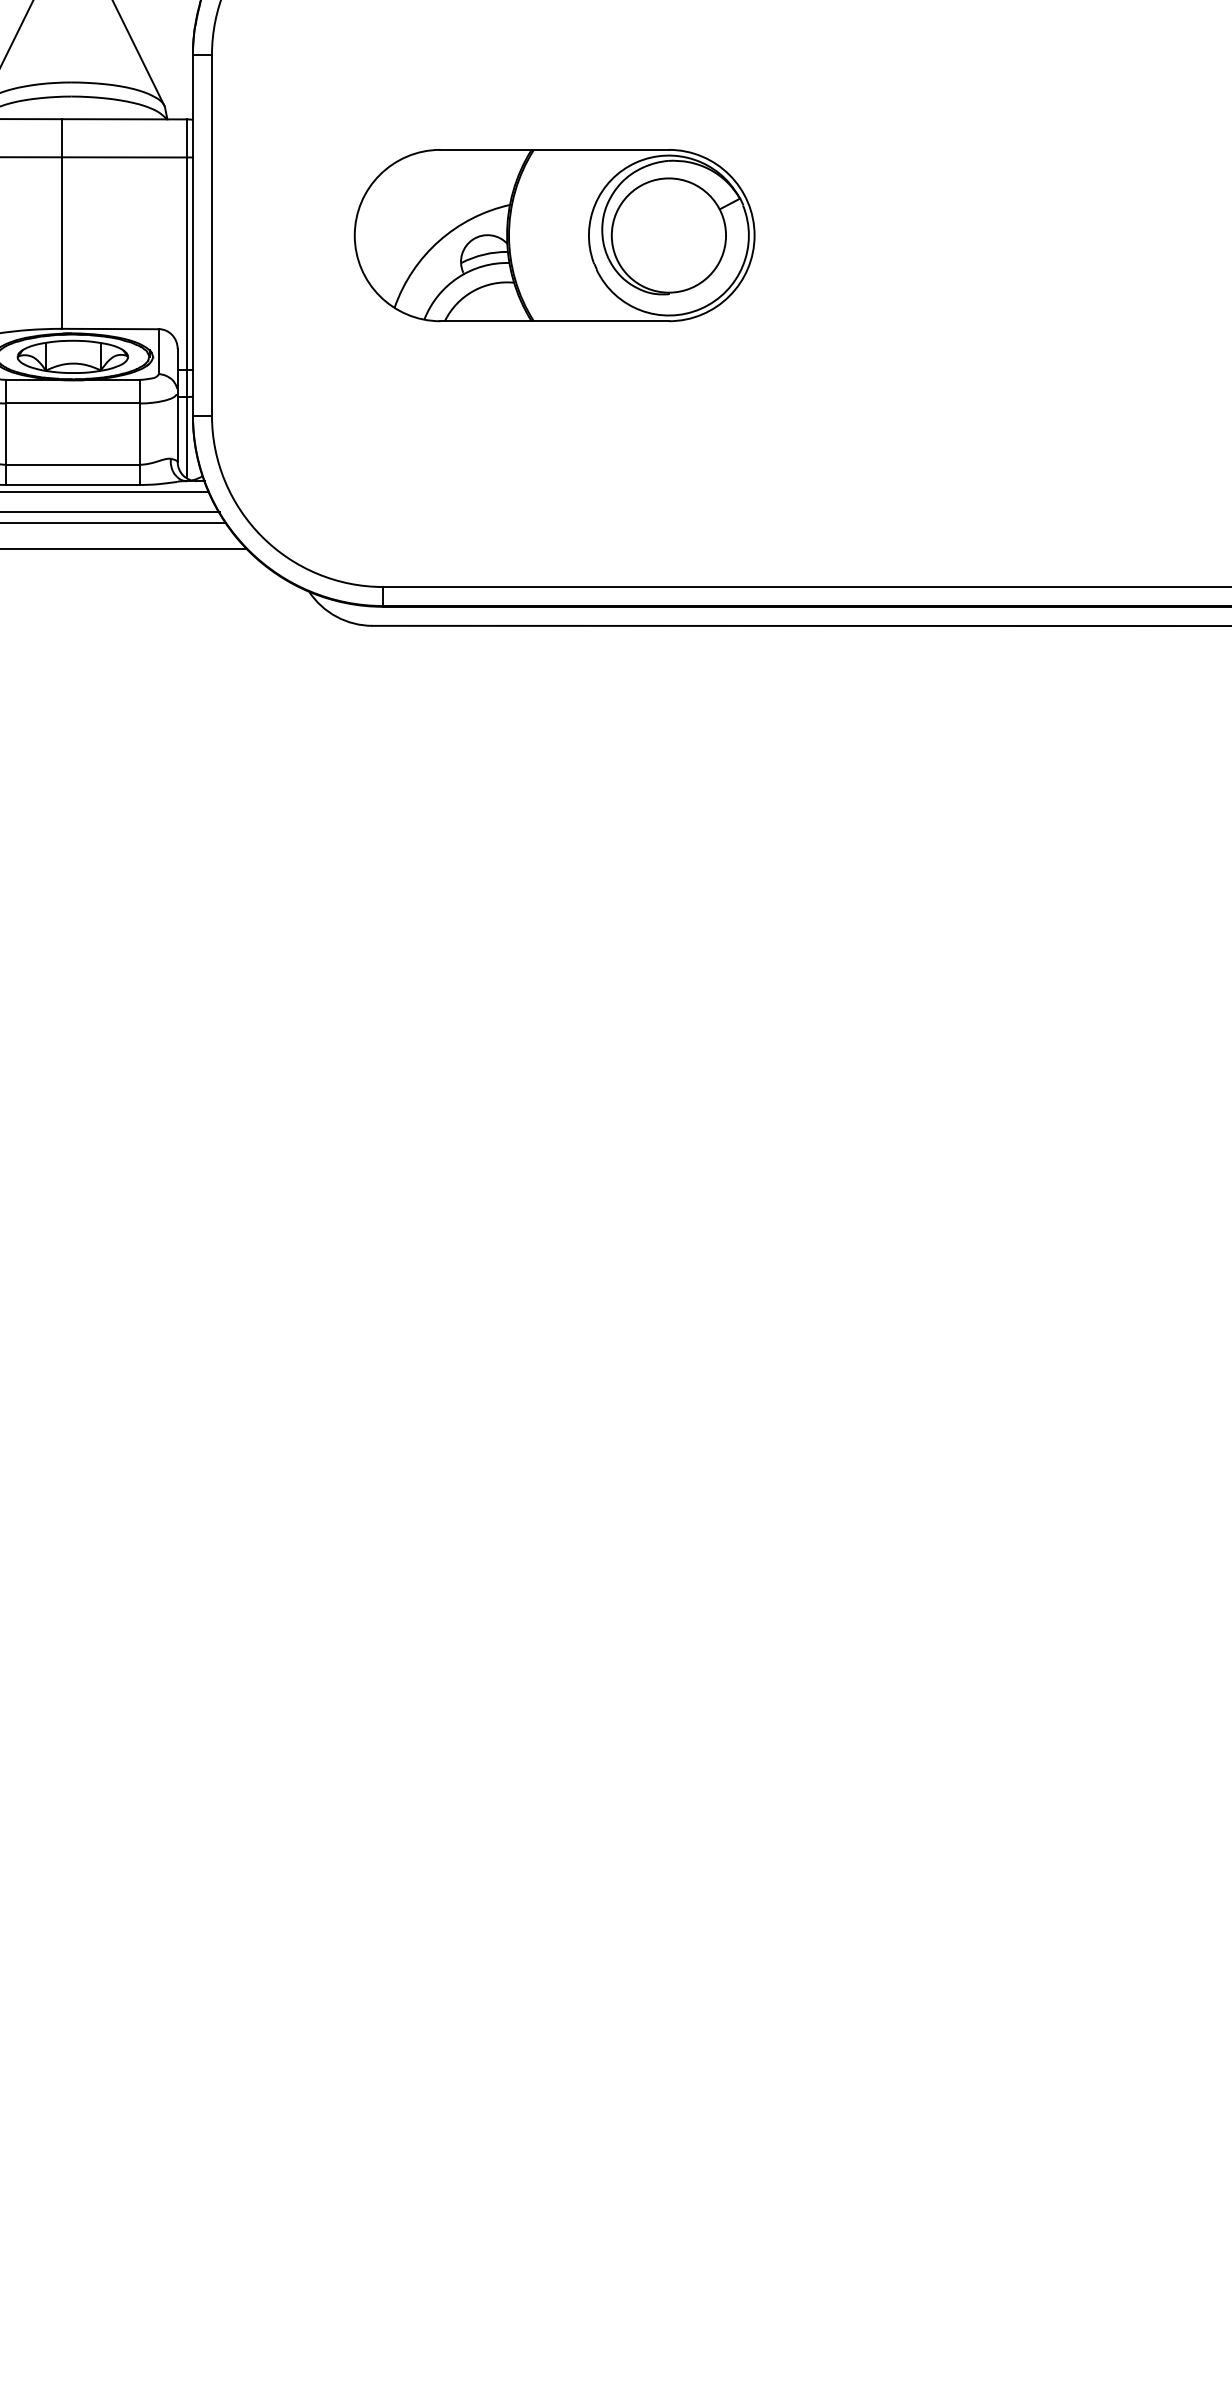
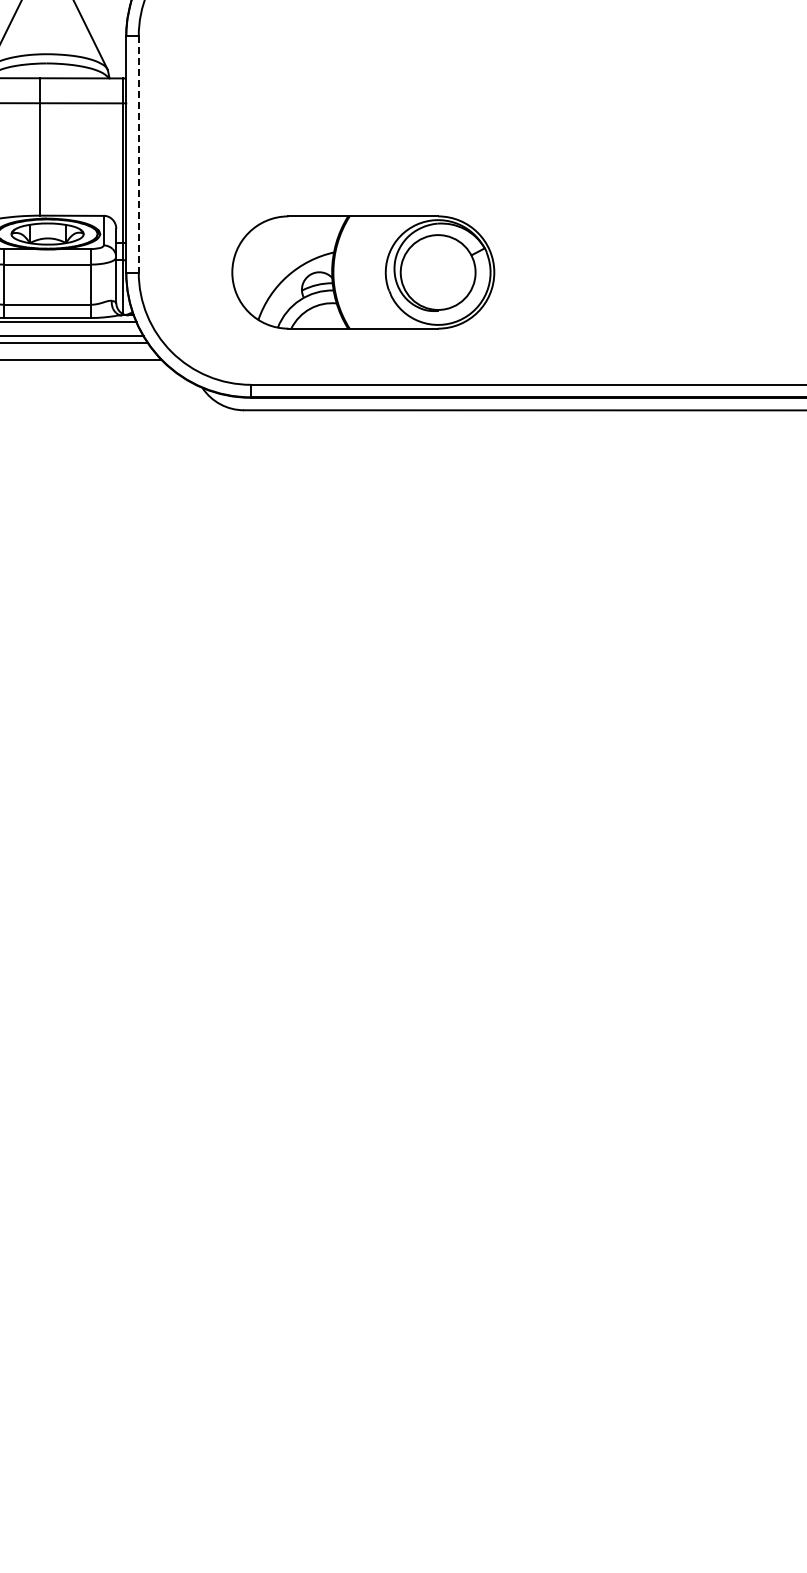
line: (211, 235) -> (138, 154), solid -> dashed
part: (554, 235) -> (363, 272), moved

